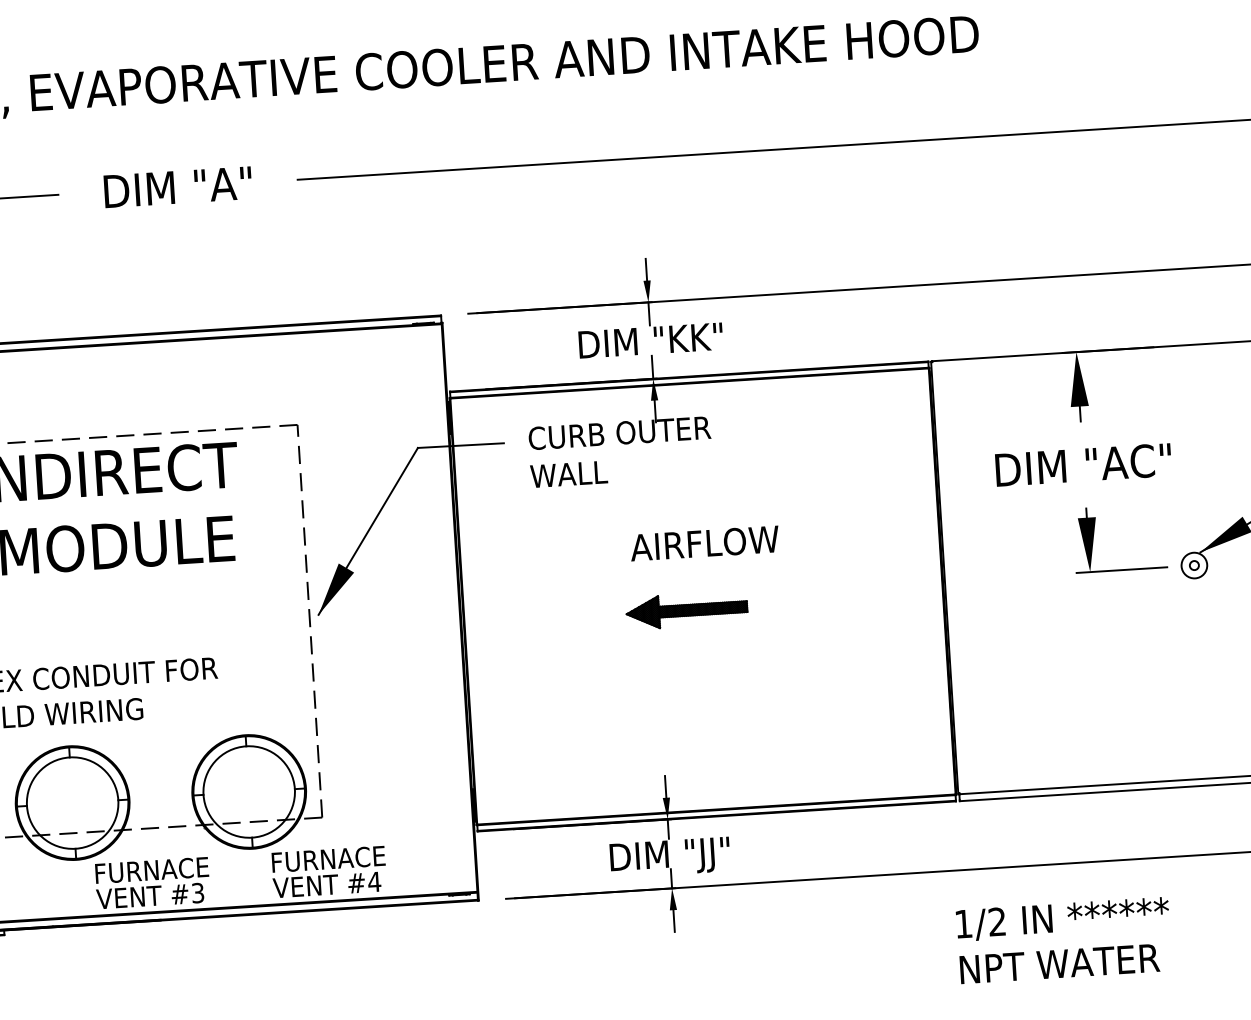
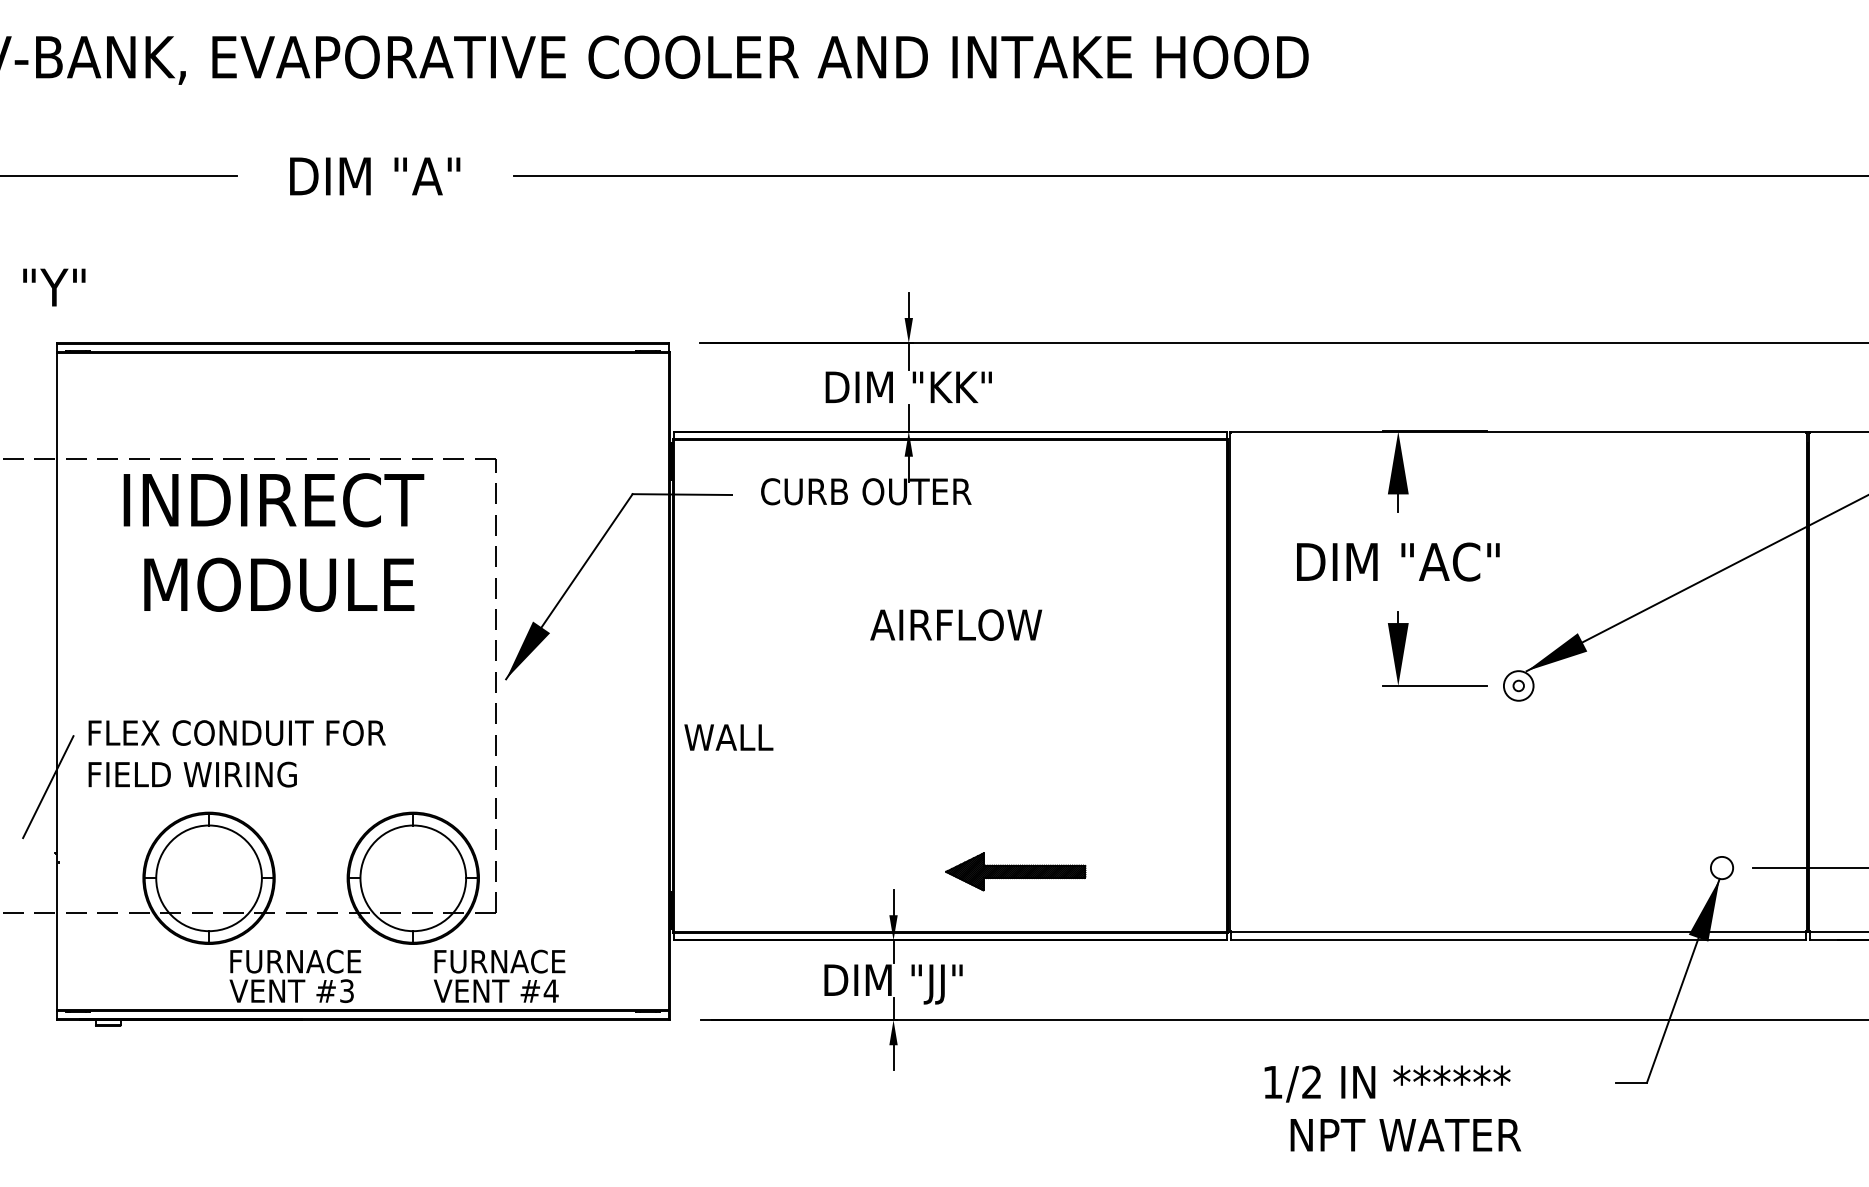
text: (568, 474) -> (728, 737), moved
part: (686, 610) -> (1015, 871), moved
text: (1062, 918) -> (1387, 1083), moved
text: (1059, 964) -> (1405, 1135), moved

